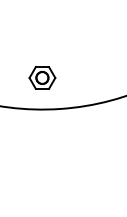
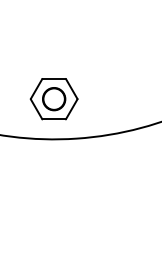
part: (42, 77) -> (54, 98), size x1.43

